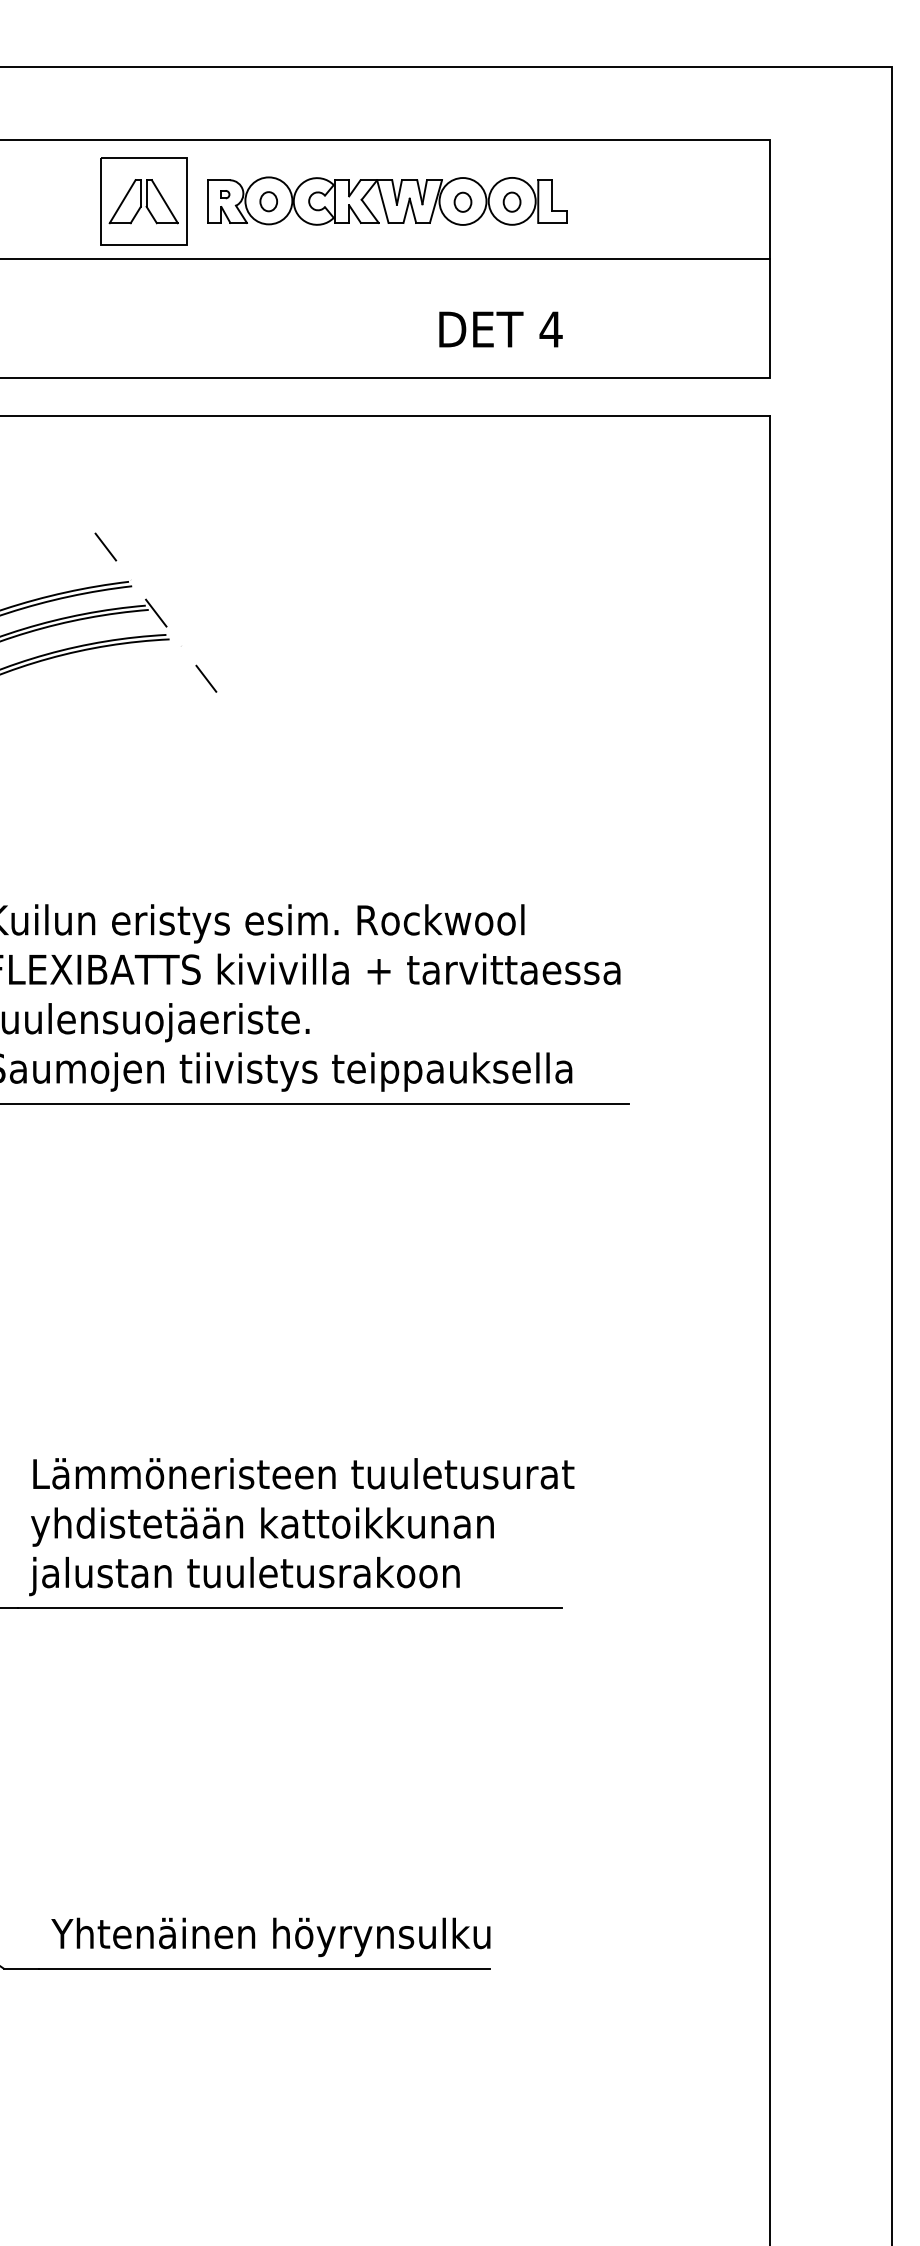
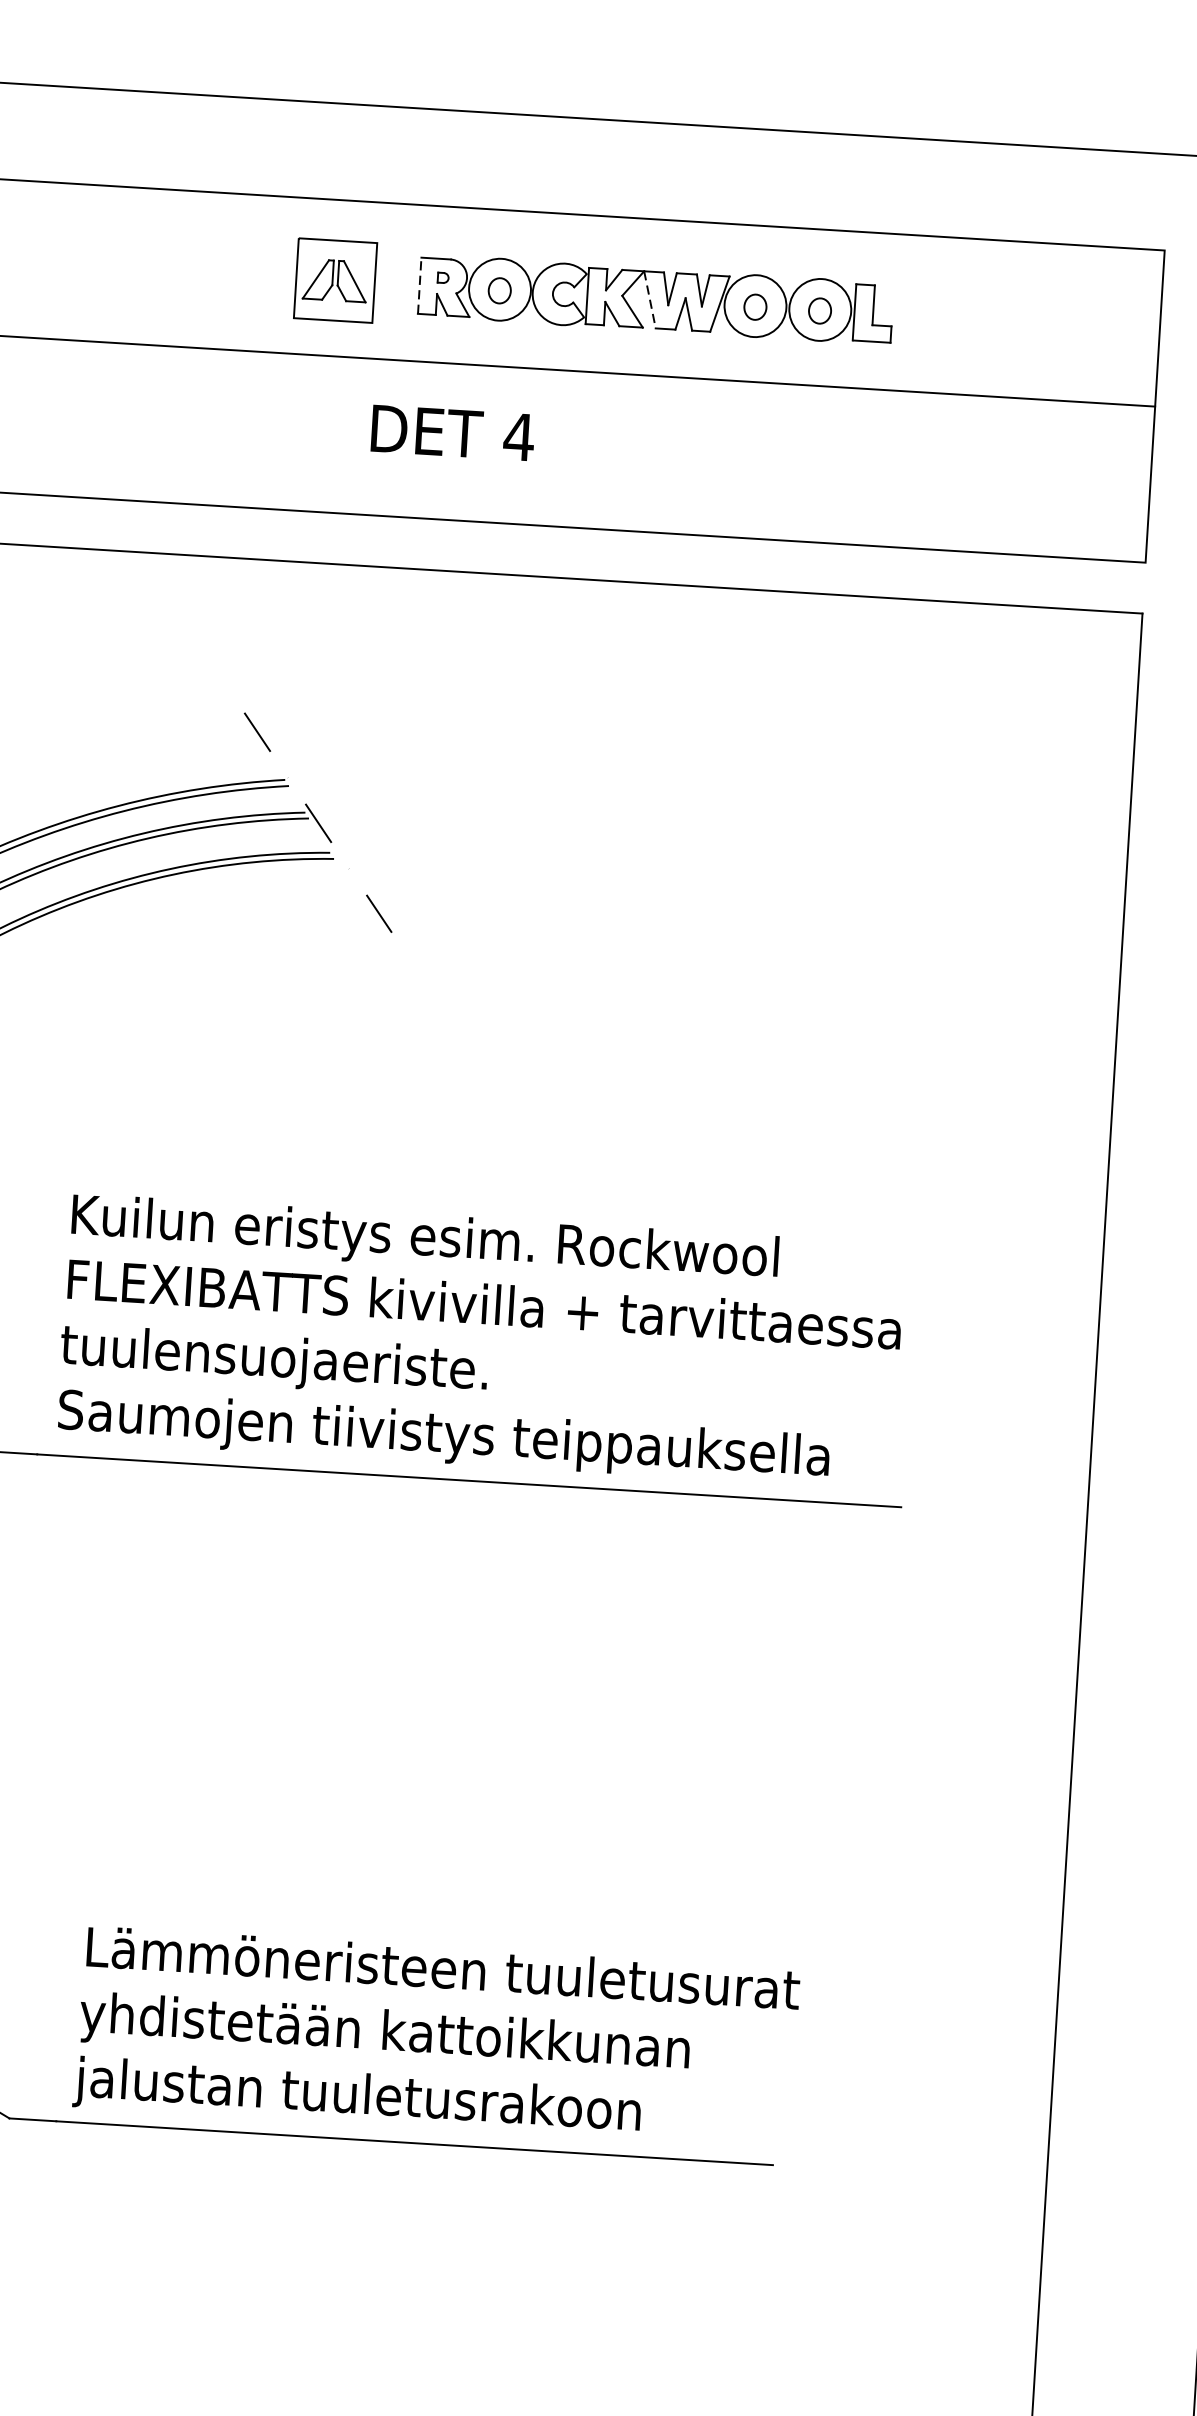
part: (143, 201) -> (334, 280), size x0.7
line: (207, 201) -> (419, 285), solid -> dashed
line: (382, 202) -> (649, 301), solid -> dashed
text: (500, 329) -> (452, 432), moved

